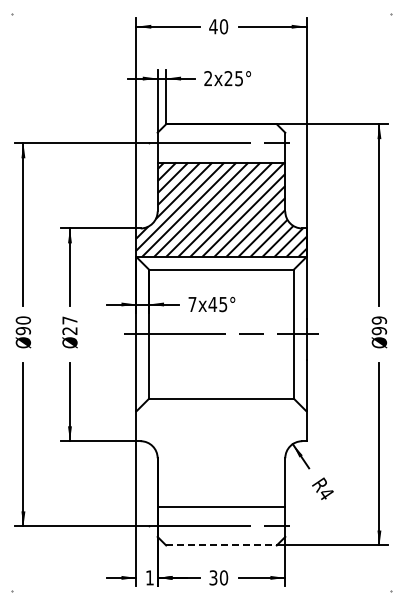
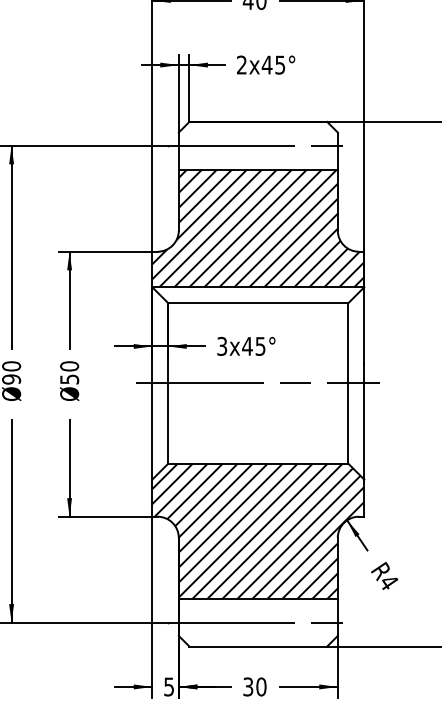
text: (228, 78) -> (267, 64), 2x25 -> 2x45
text: (192, 304) -> (222, 346), 7x45 -> 3x45
text: (69, 325) -> (69, 372), 27 -> 50
hatch: (221, 452) -> (258, 530), added
line: (221, 545) -> (258, 646), dashed -> solid
text: (149, 577) -> (168, 686), 1 -> 5

